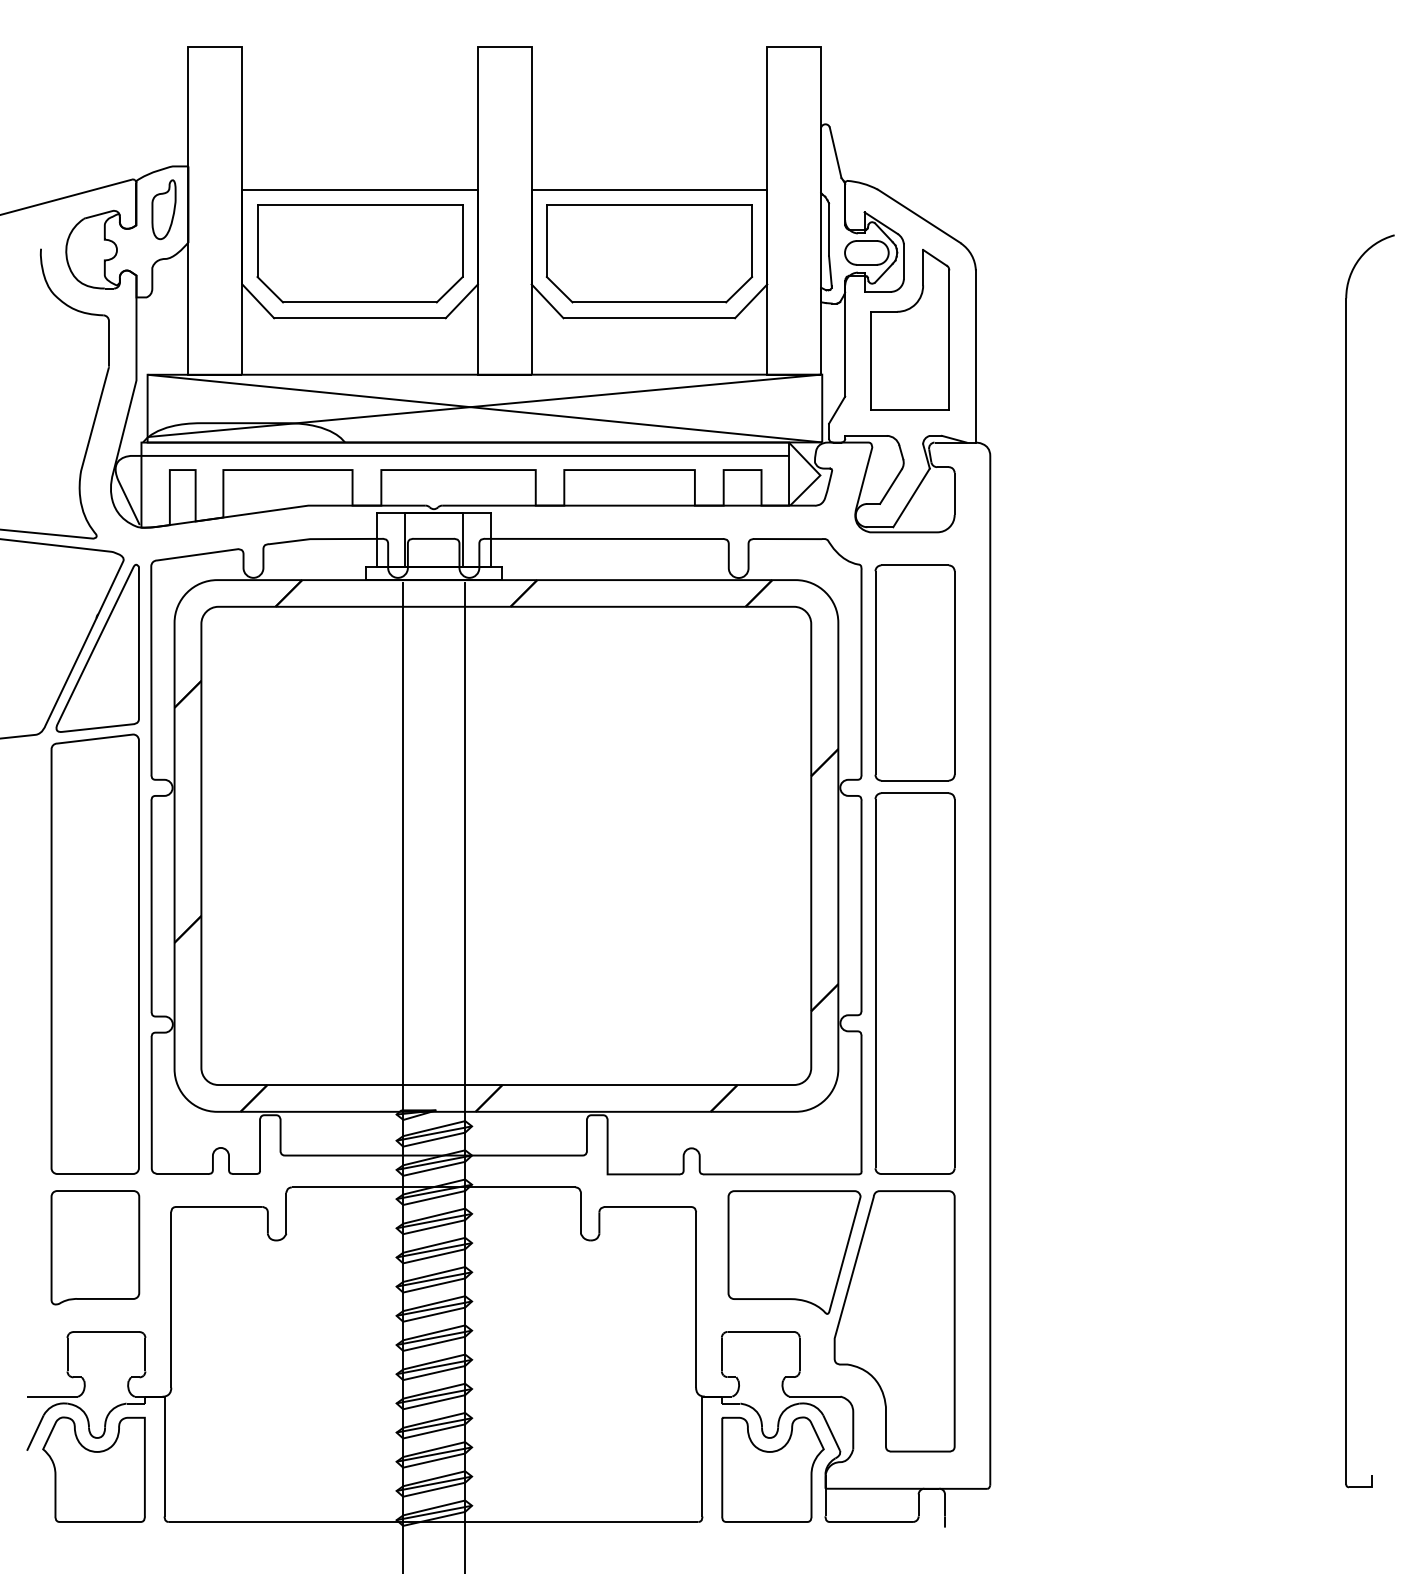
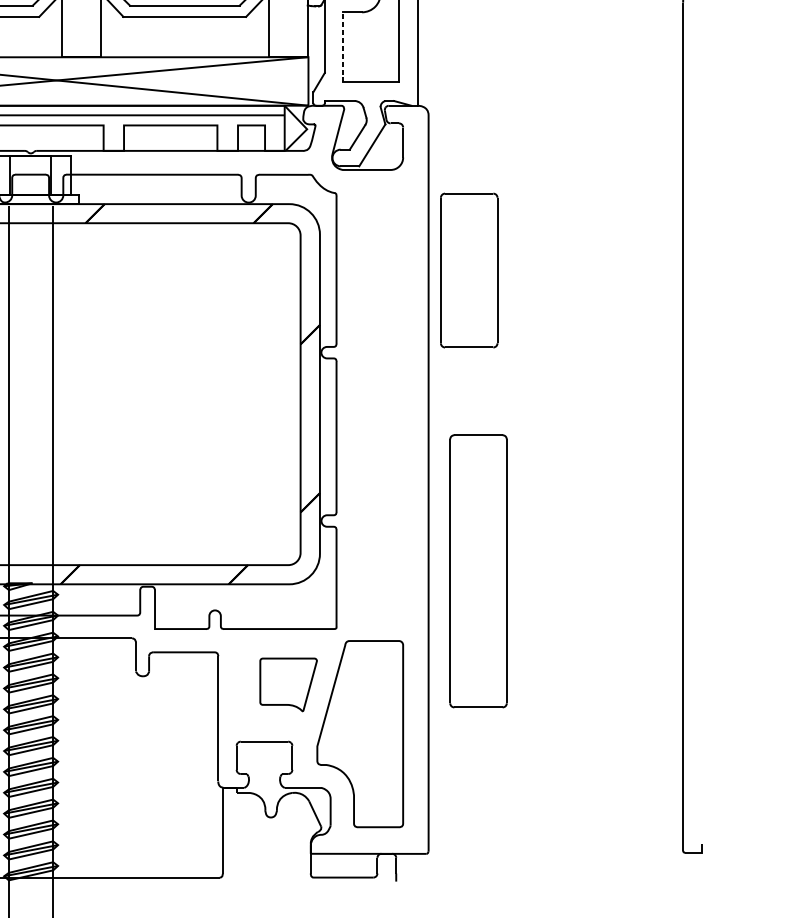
line: (871, 360) -> (343, 47), solid -> dashed
part: (914, 672) -> (468, 270), moved
part: (914, 983) -> (478, 571), moved
part: (794, 1252) -> (288, 684), size x0.6
part: (772, 1469) -> (272, 840), removed

